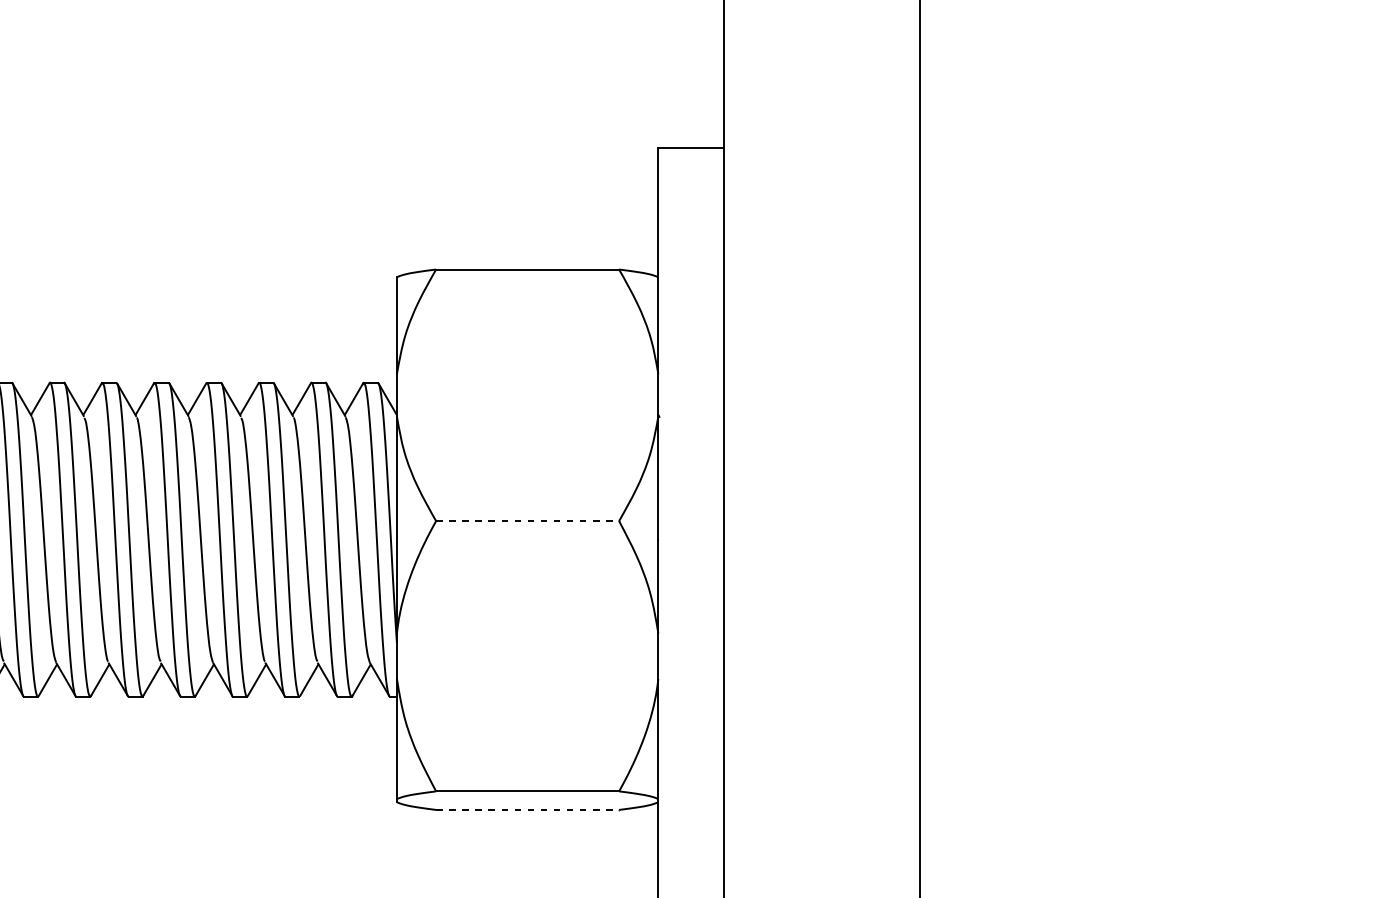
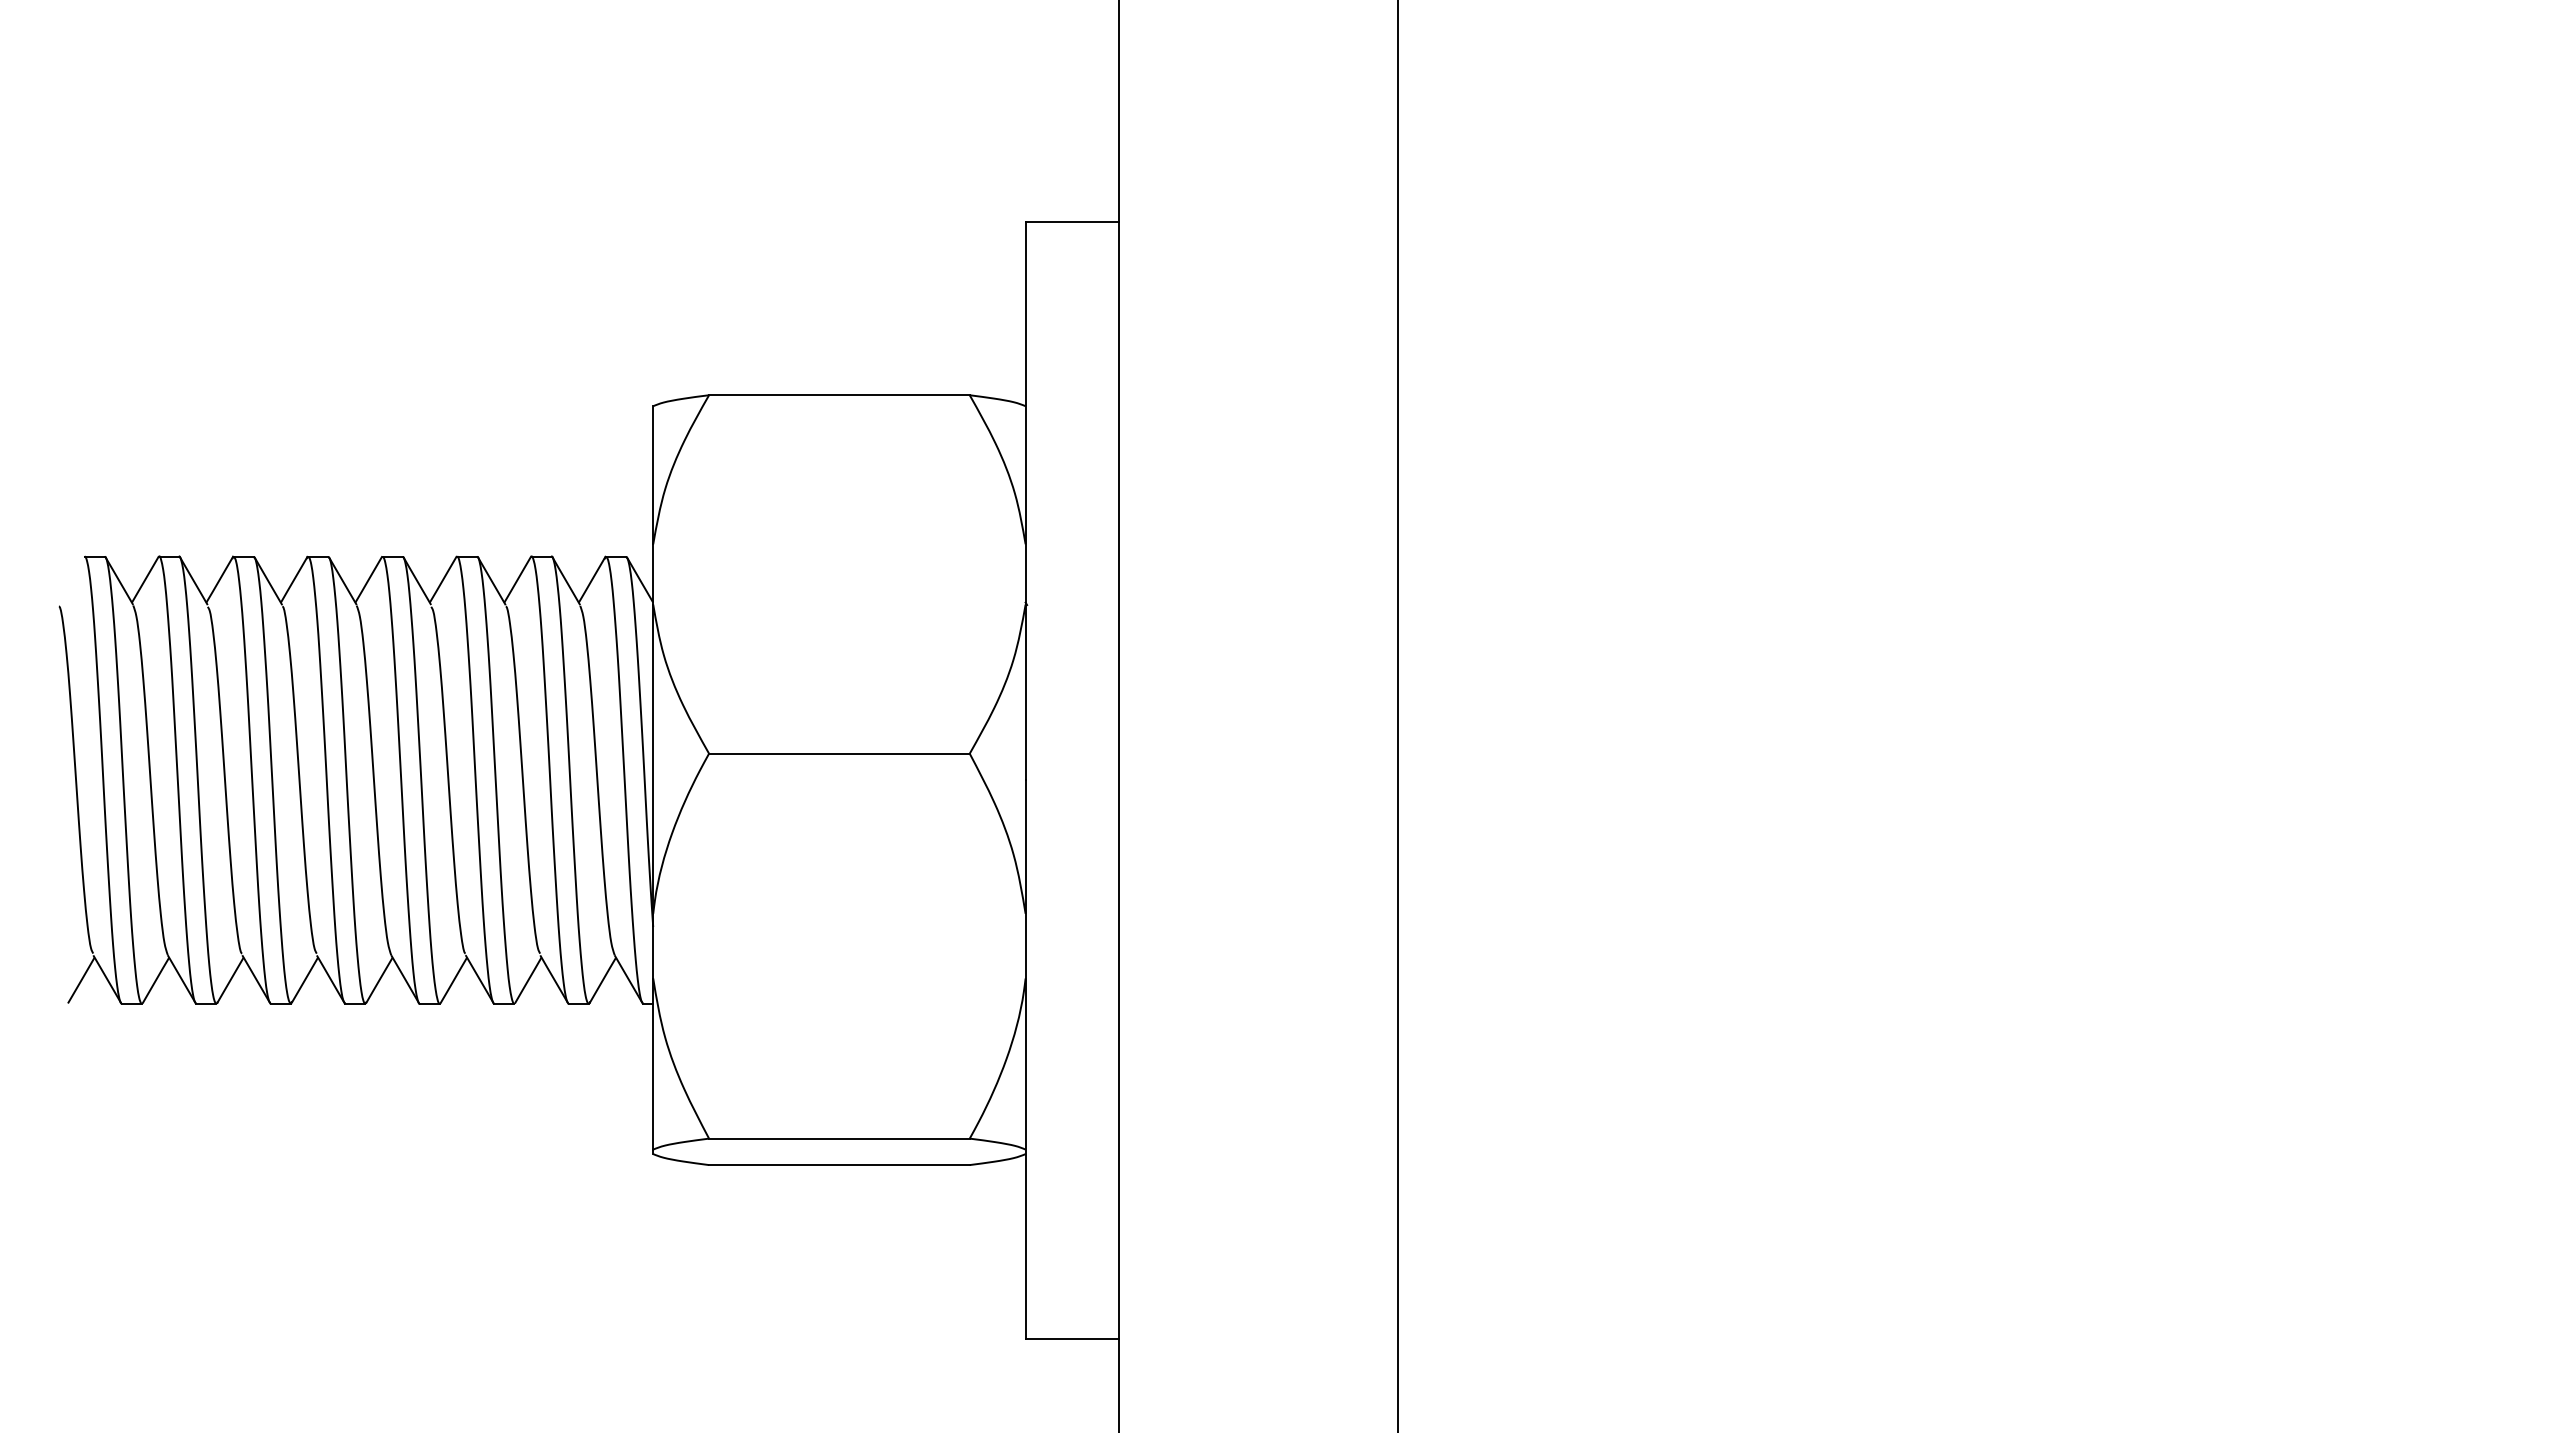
line: (527, 521) -> (839, 753), dashed -> solid
line: (527, 810) -> (839, 1165), dashed -> solid

